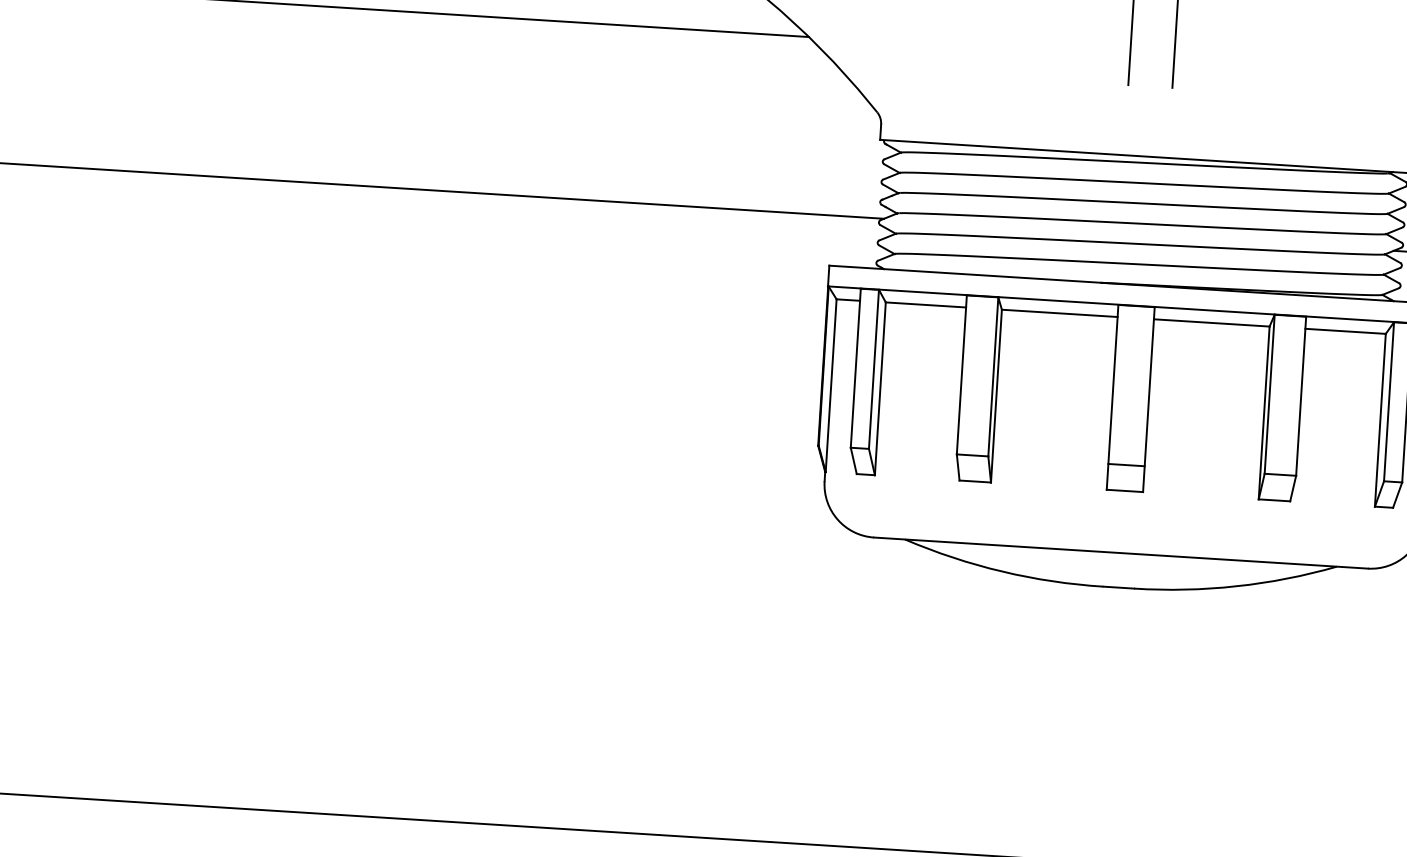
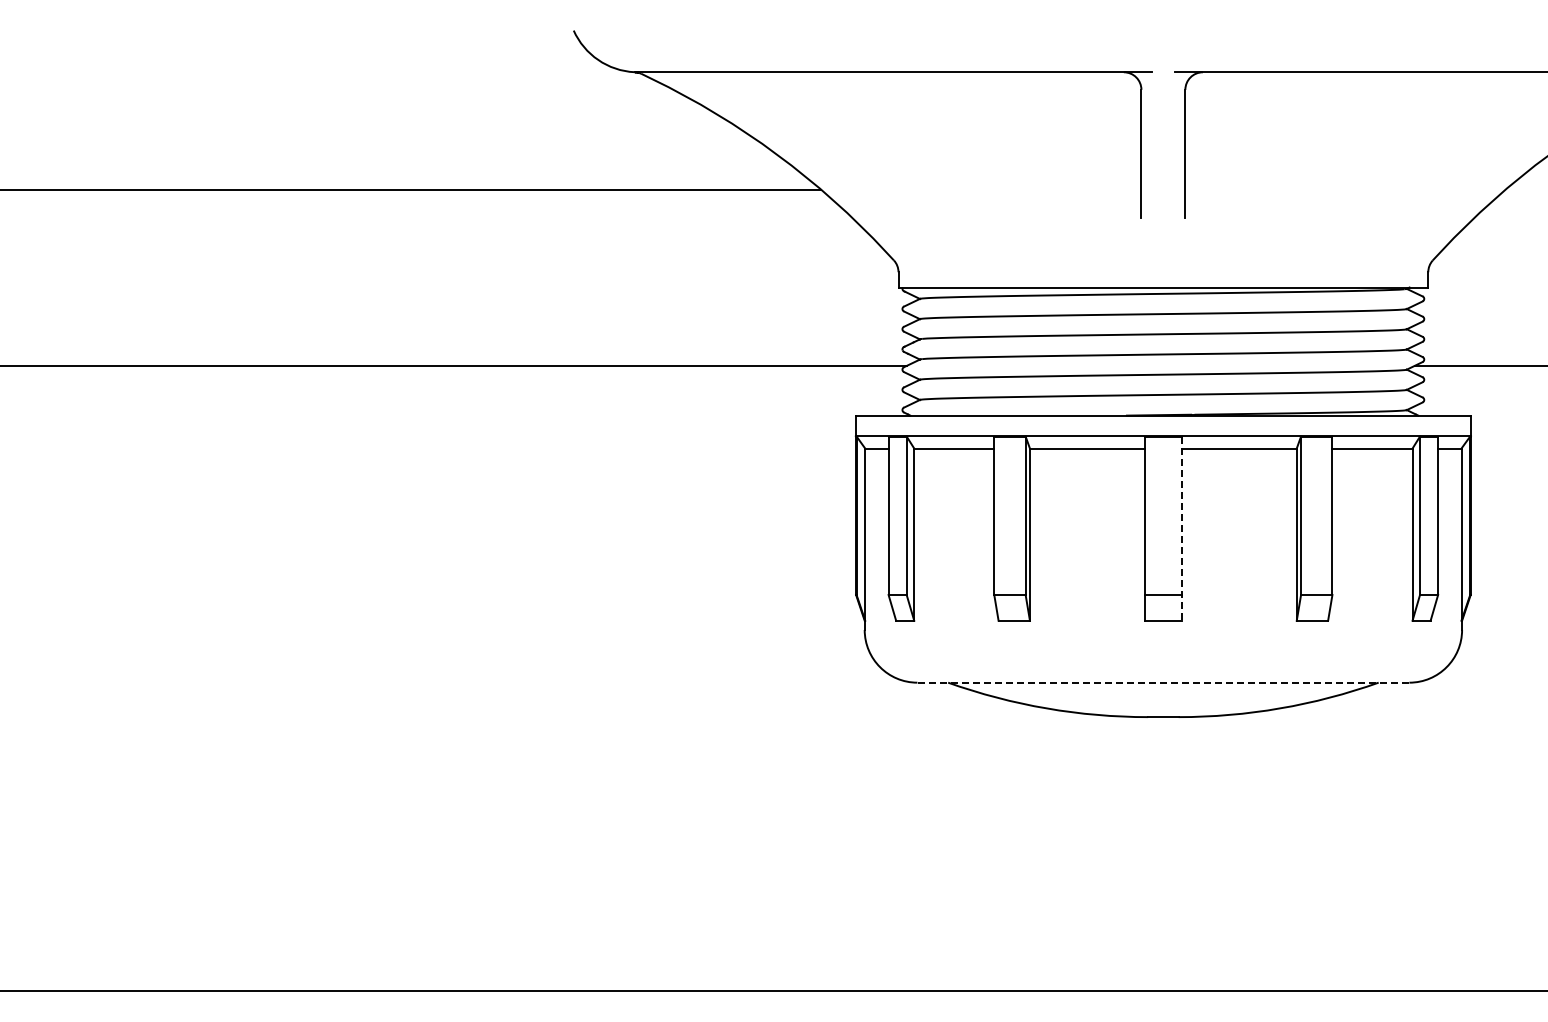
line: (1148, 400) -> (1181, 529), solid -> dashed
line: (1121, 552) -> (1163, 682), solid -> dashed

